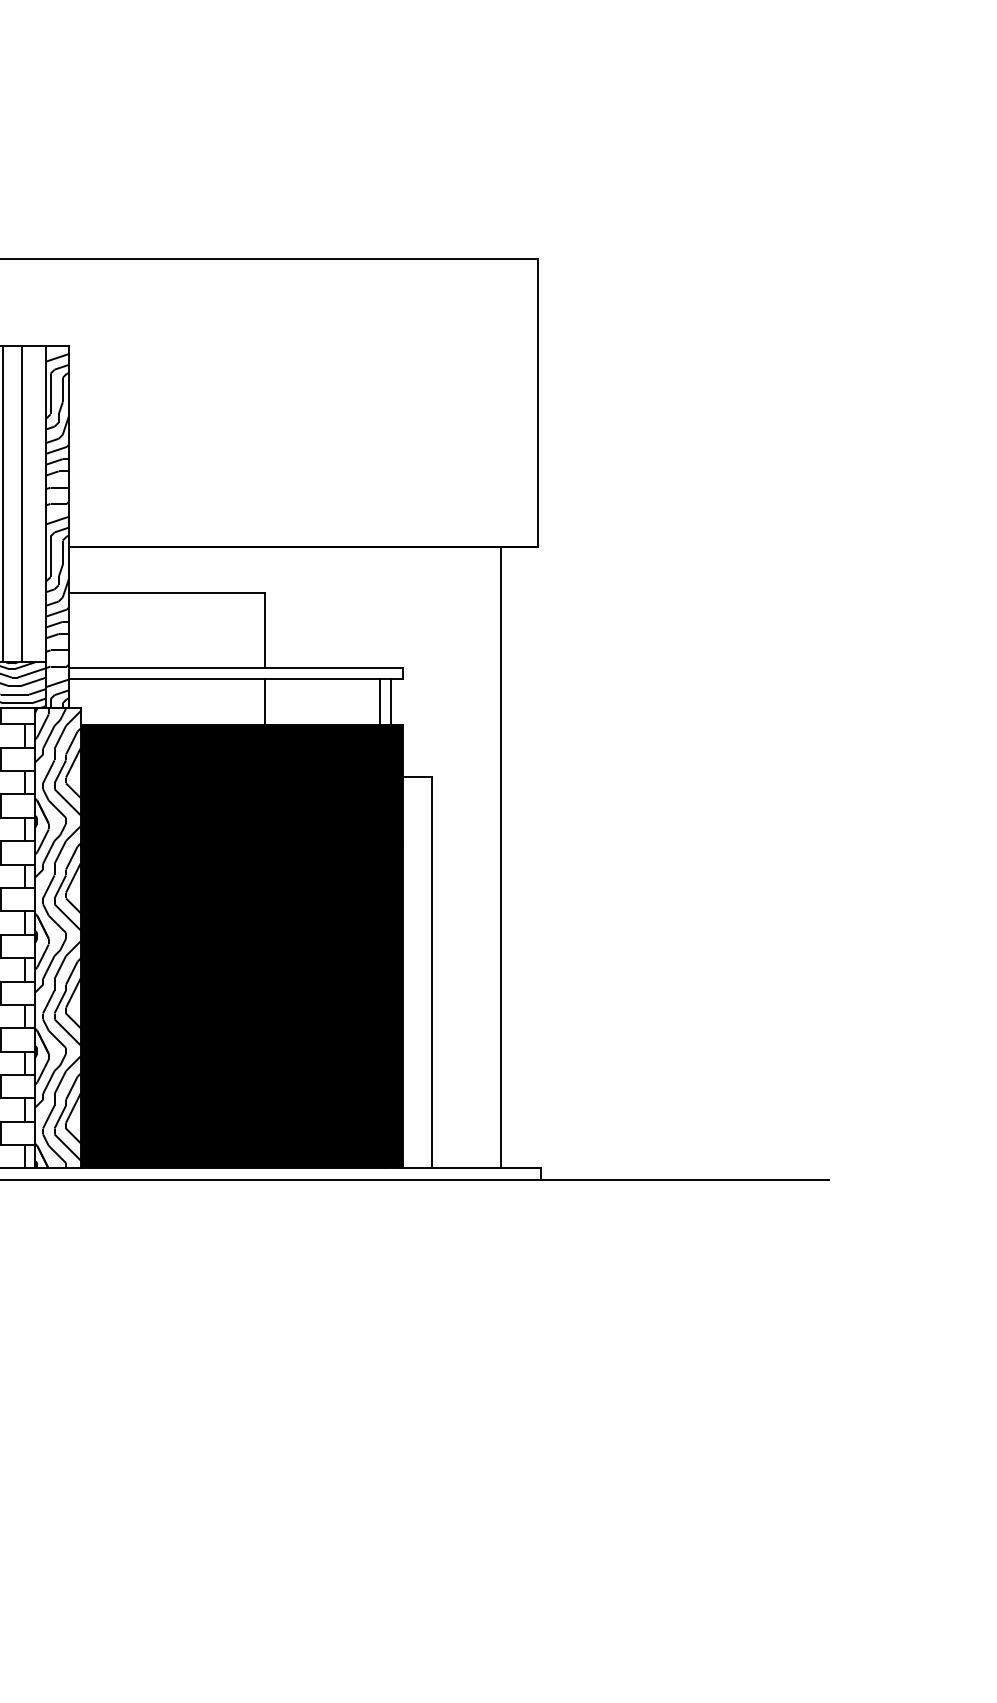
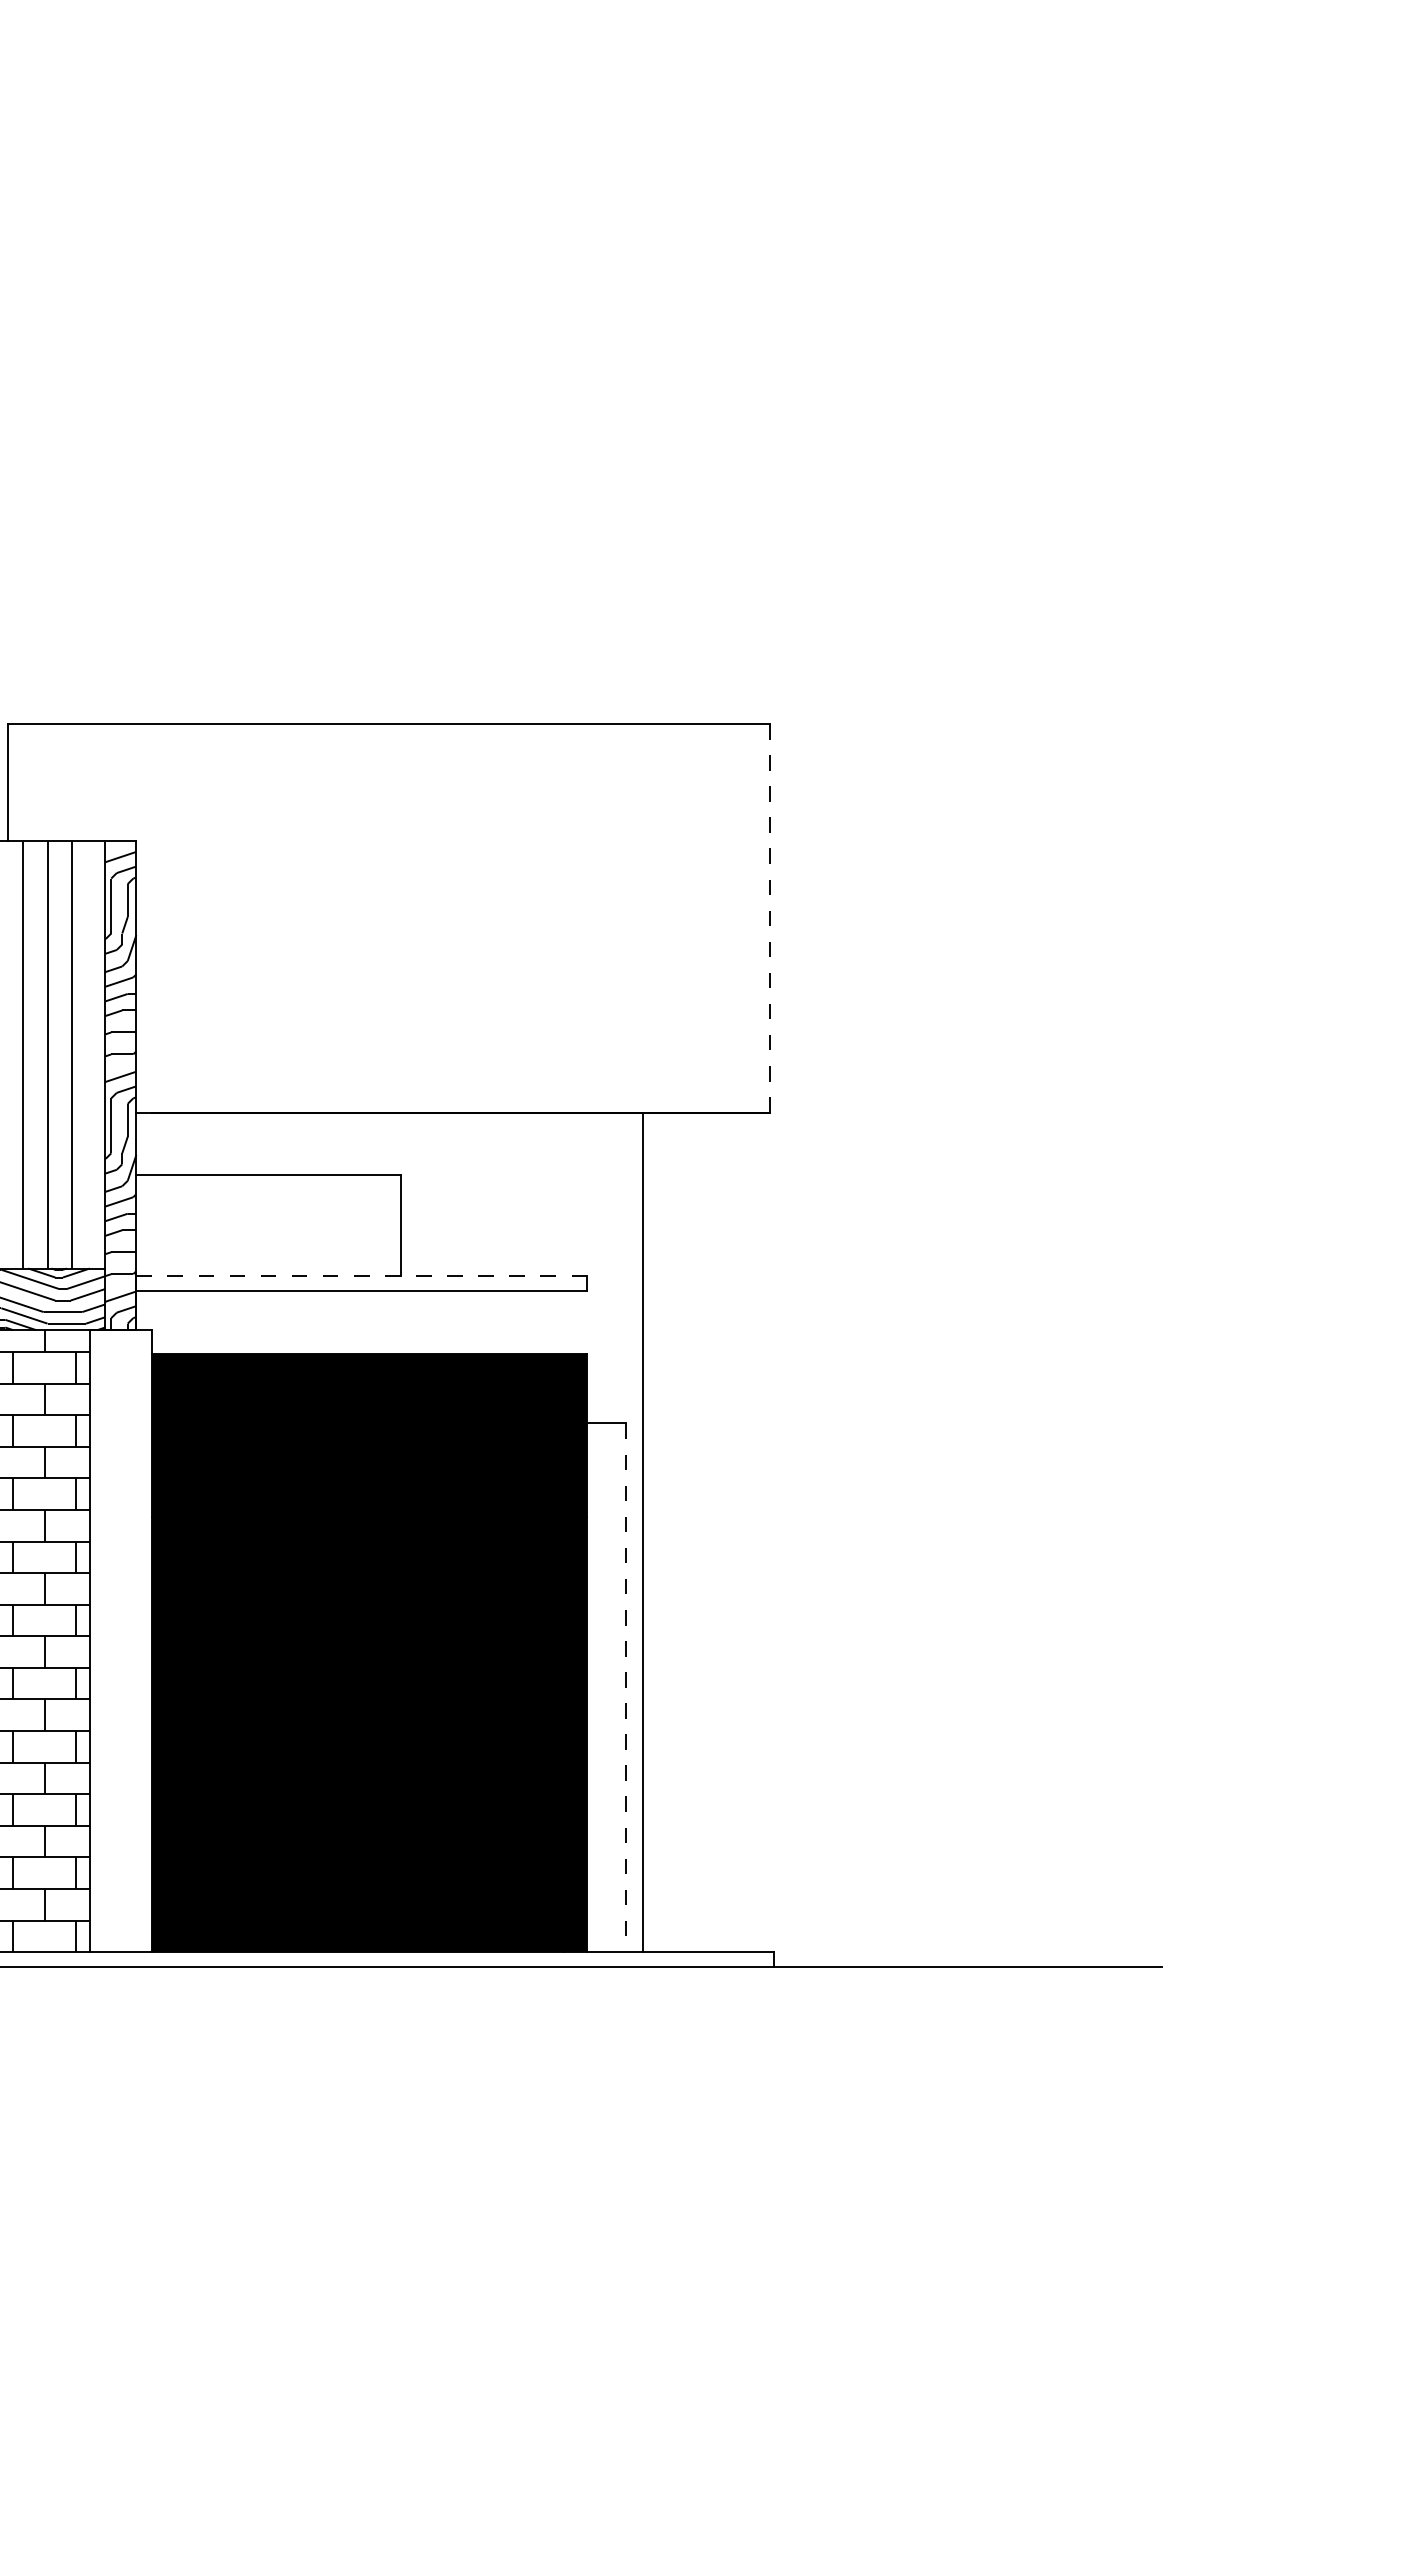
line: (537, 402) -> (769, 917), solid -> dashed
line: (235, 667) -> (361, 1275), solid -> dashed
line: (264, 702) -> (400, 1322), removed
line: (380, 702) -> (556, 1322), removed
line: (391, 702) -> (571, 1322), removed
line: (500, 857) -> (643, 1531), moved
hatch: (57, 937) -> (120, 1640), removed
line: (431, 973) -> (625, 1688), solid -> dashed

